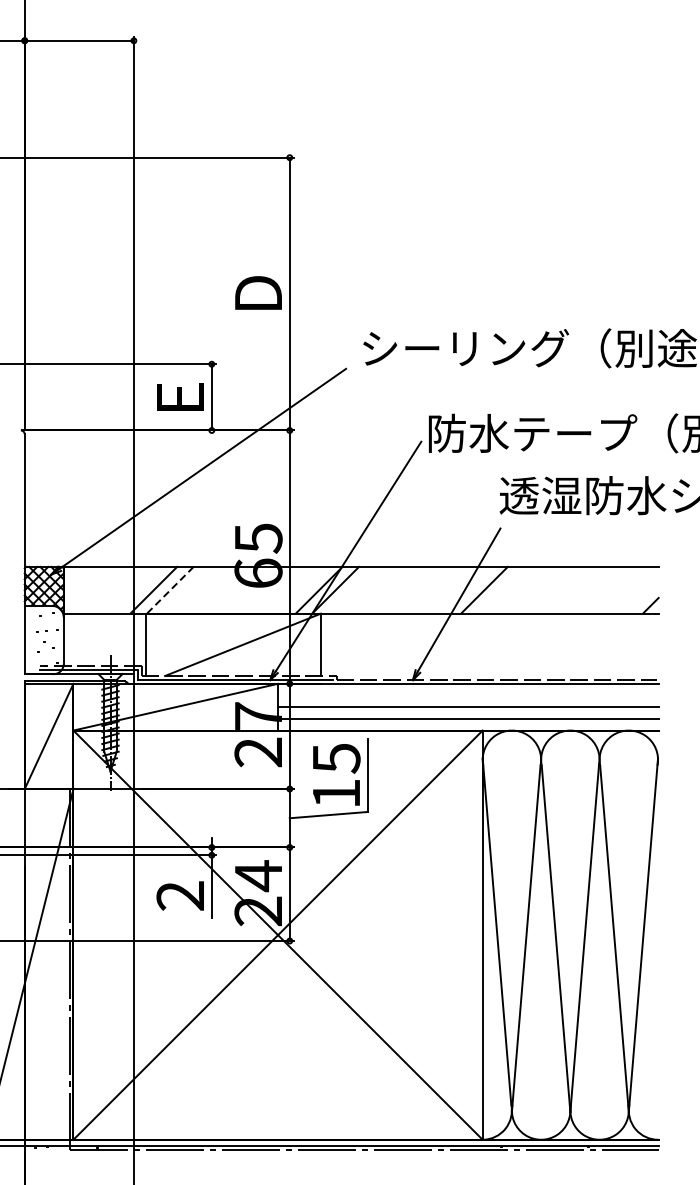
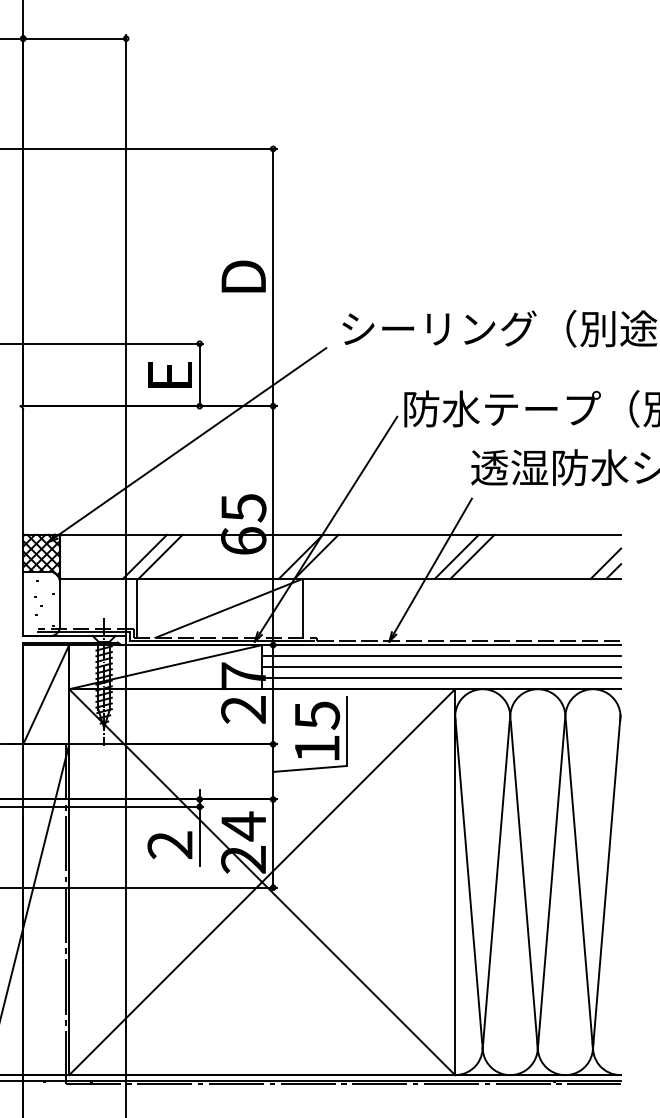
line: (501, 589) -> (472, 556), added
line: (170, 590) -> (160, 557), dashed -> solid
line: (642, 597) -> (605, 563), added
line: (468, 695) -> (441, 656), added

